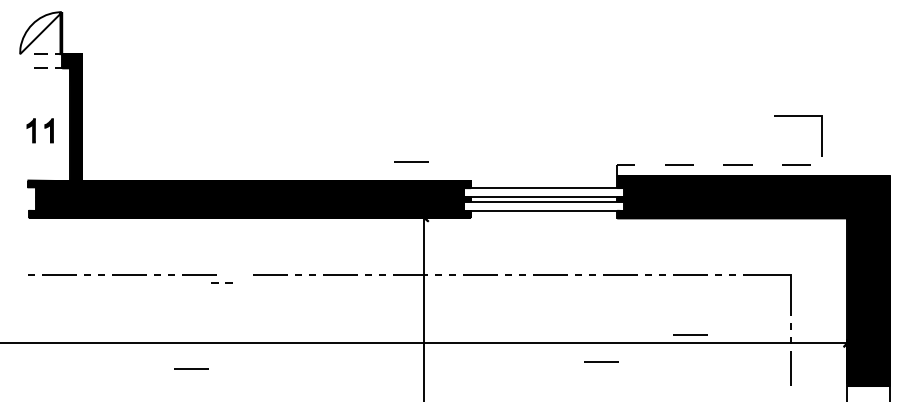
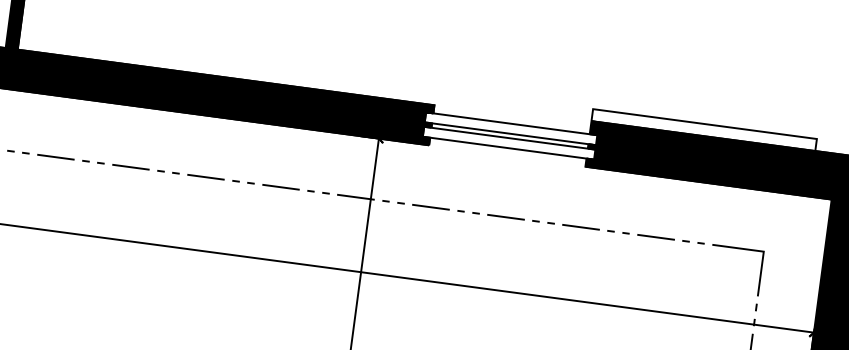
line: (798, 116) -> (793, 83), removed
line: (411, 161) -> (373, 76), removed
line: (721, 164) -> (704, 123), dashed -> solid
line: (218, 282) -> (164, 171), moved
line: (690, 334) -> (647, 301), removed
line: (601, 361) -> (548, 317), removed
line: (191, 368) -> (108, 266), removed

